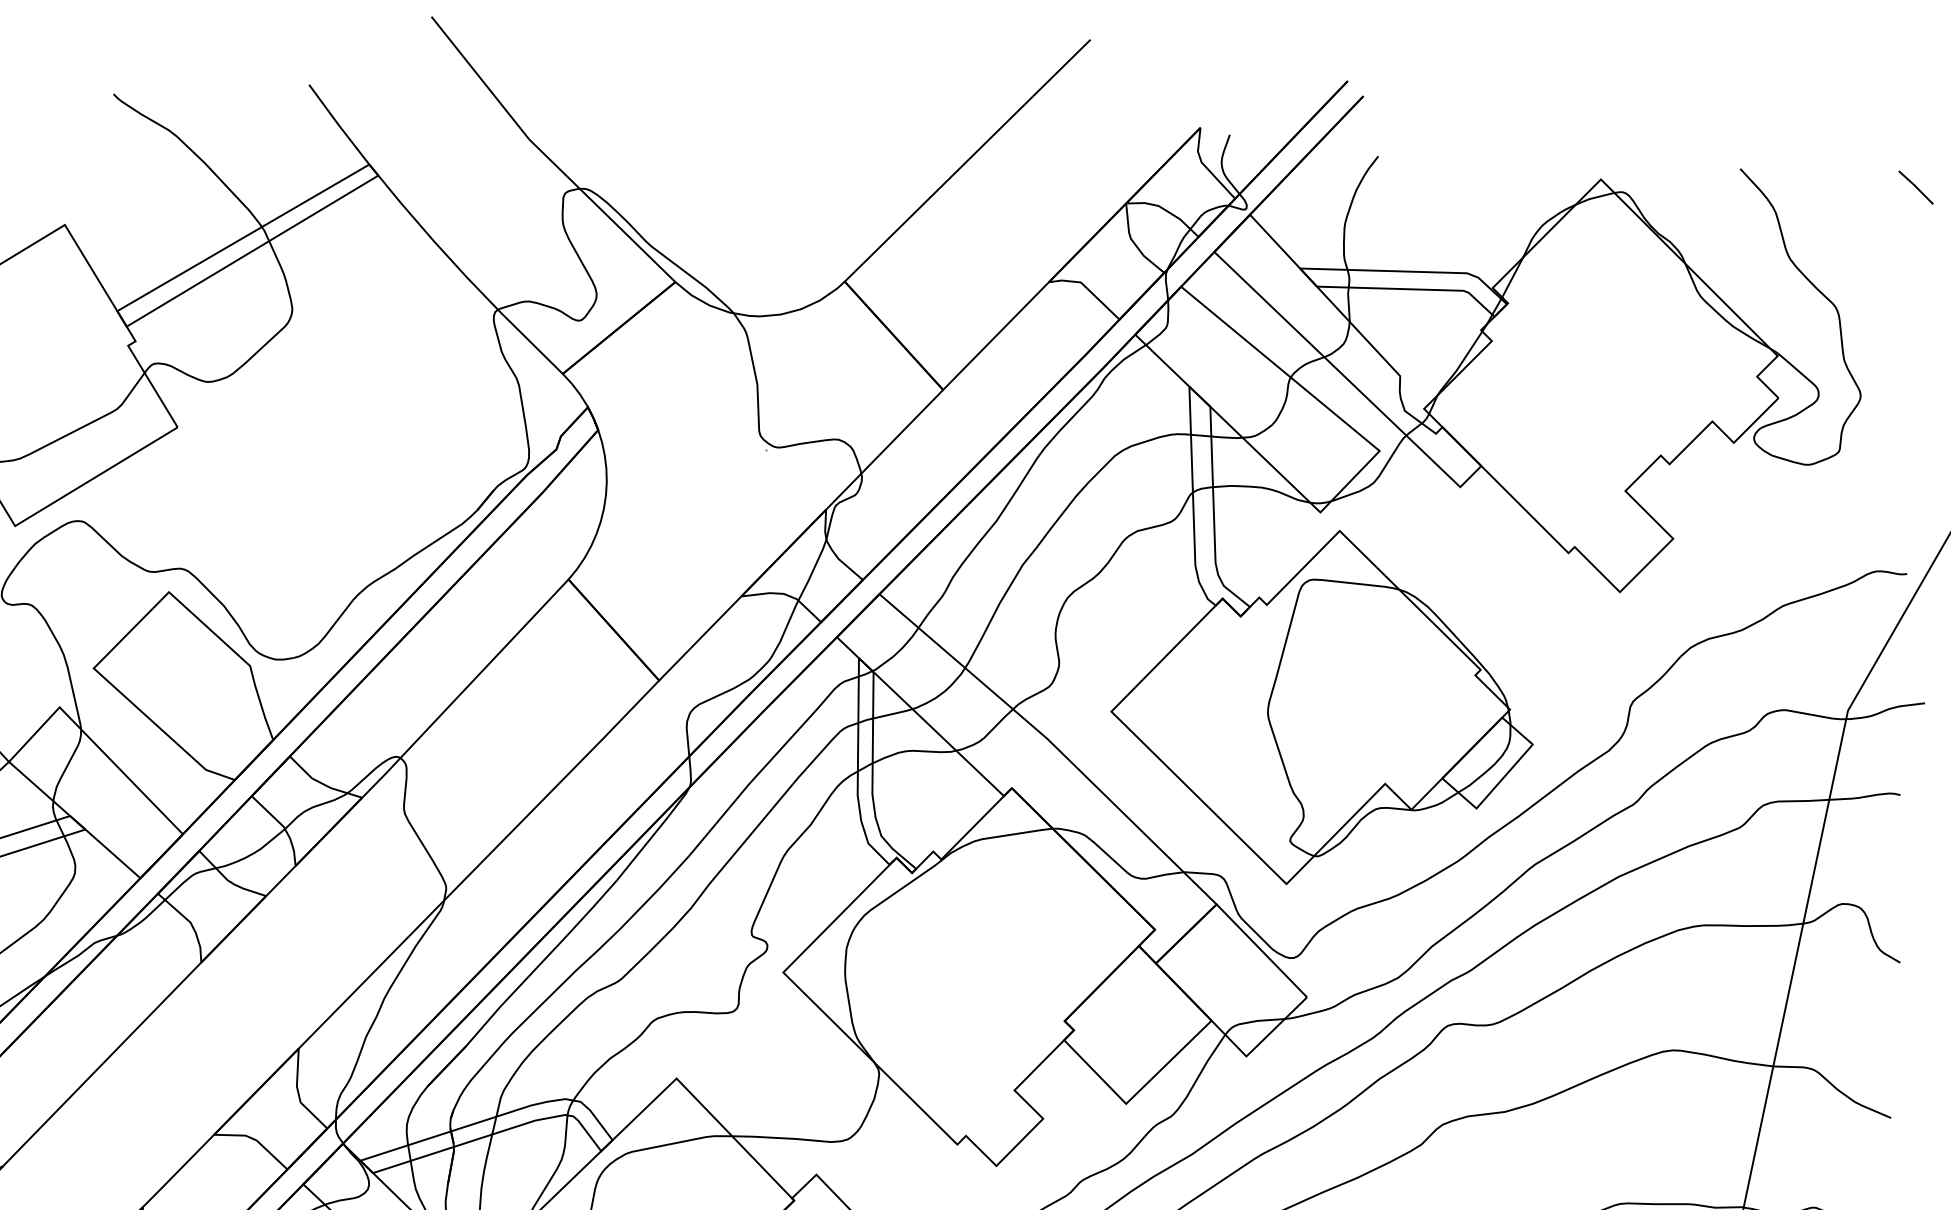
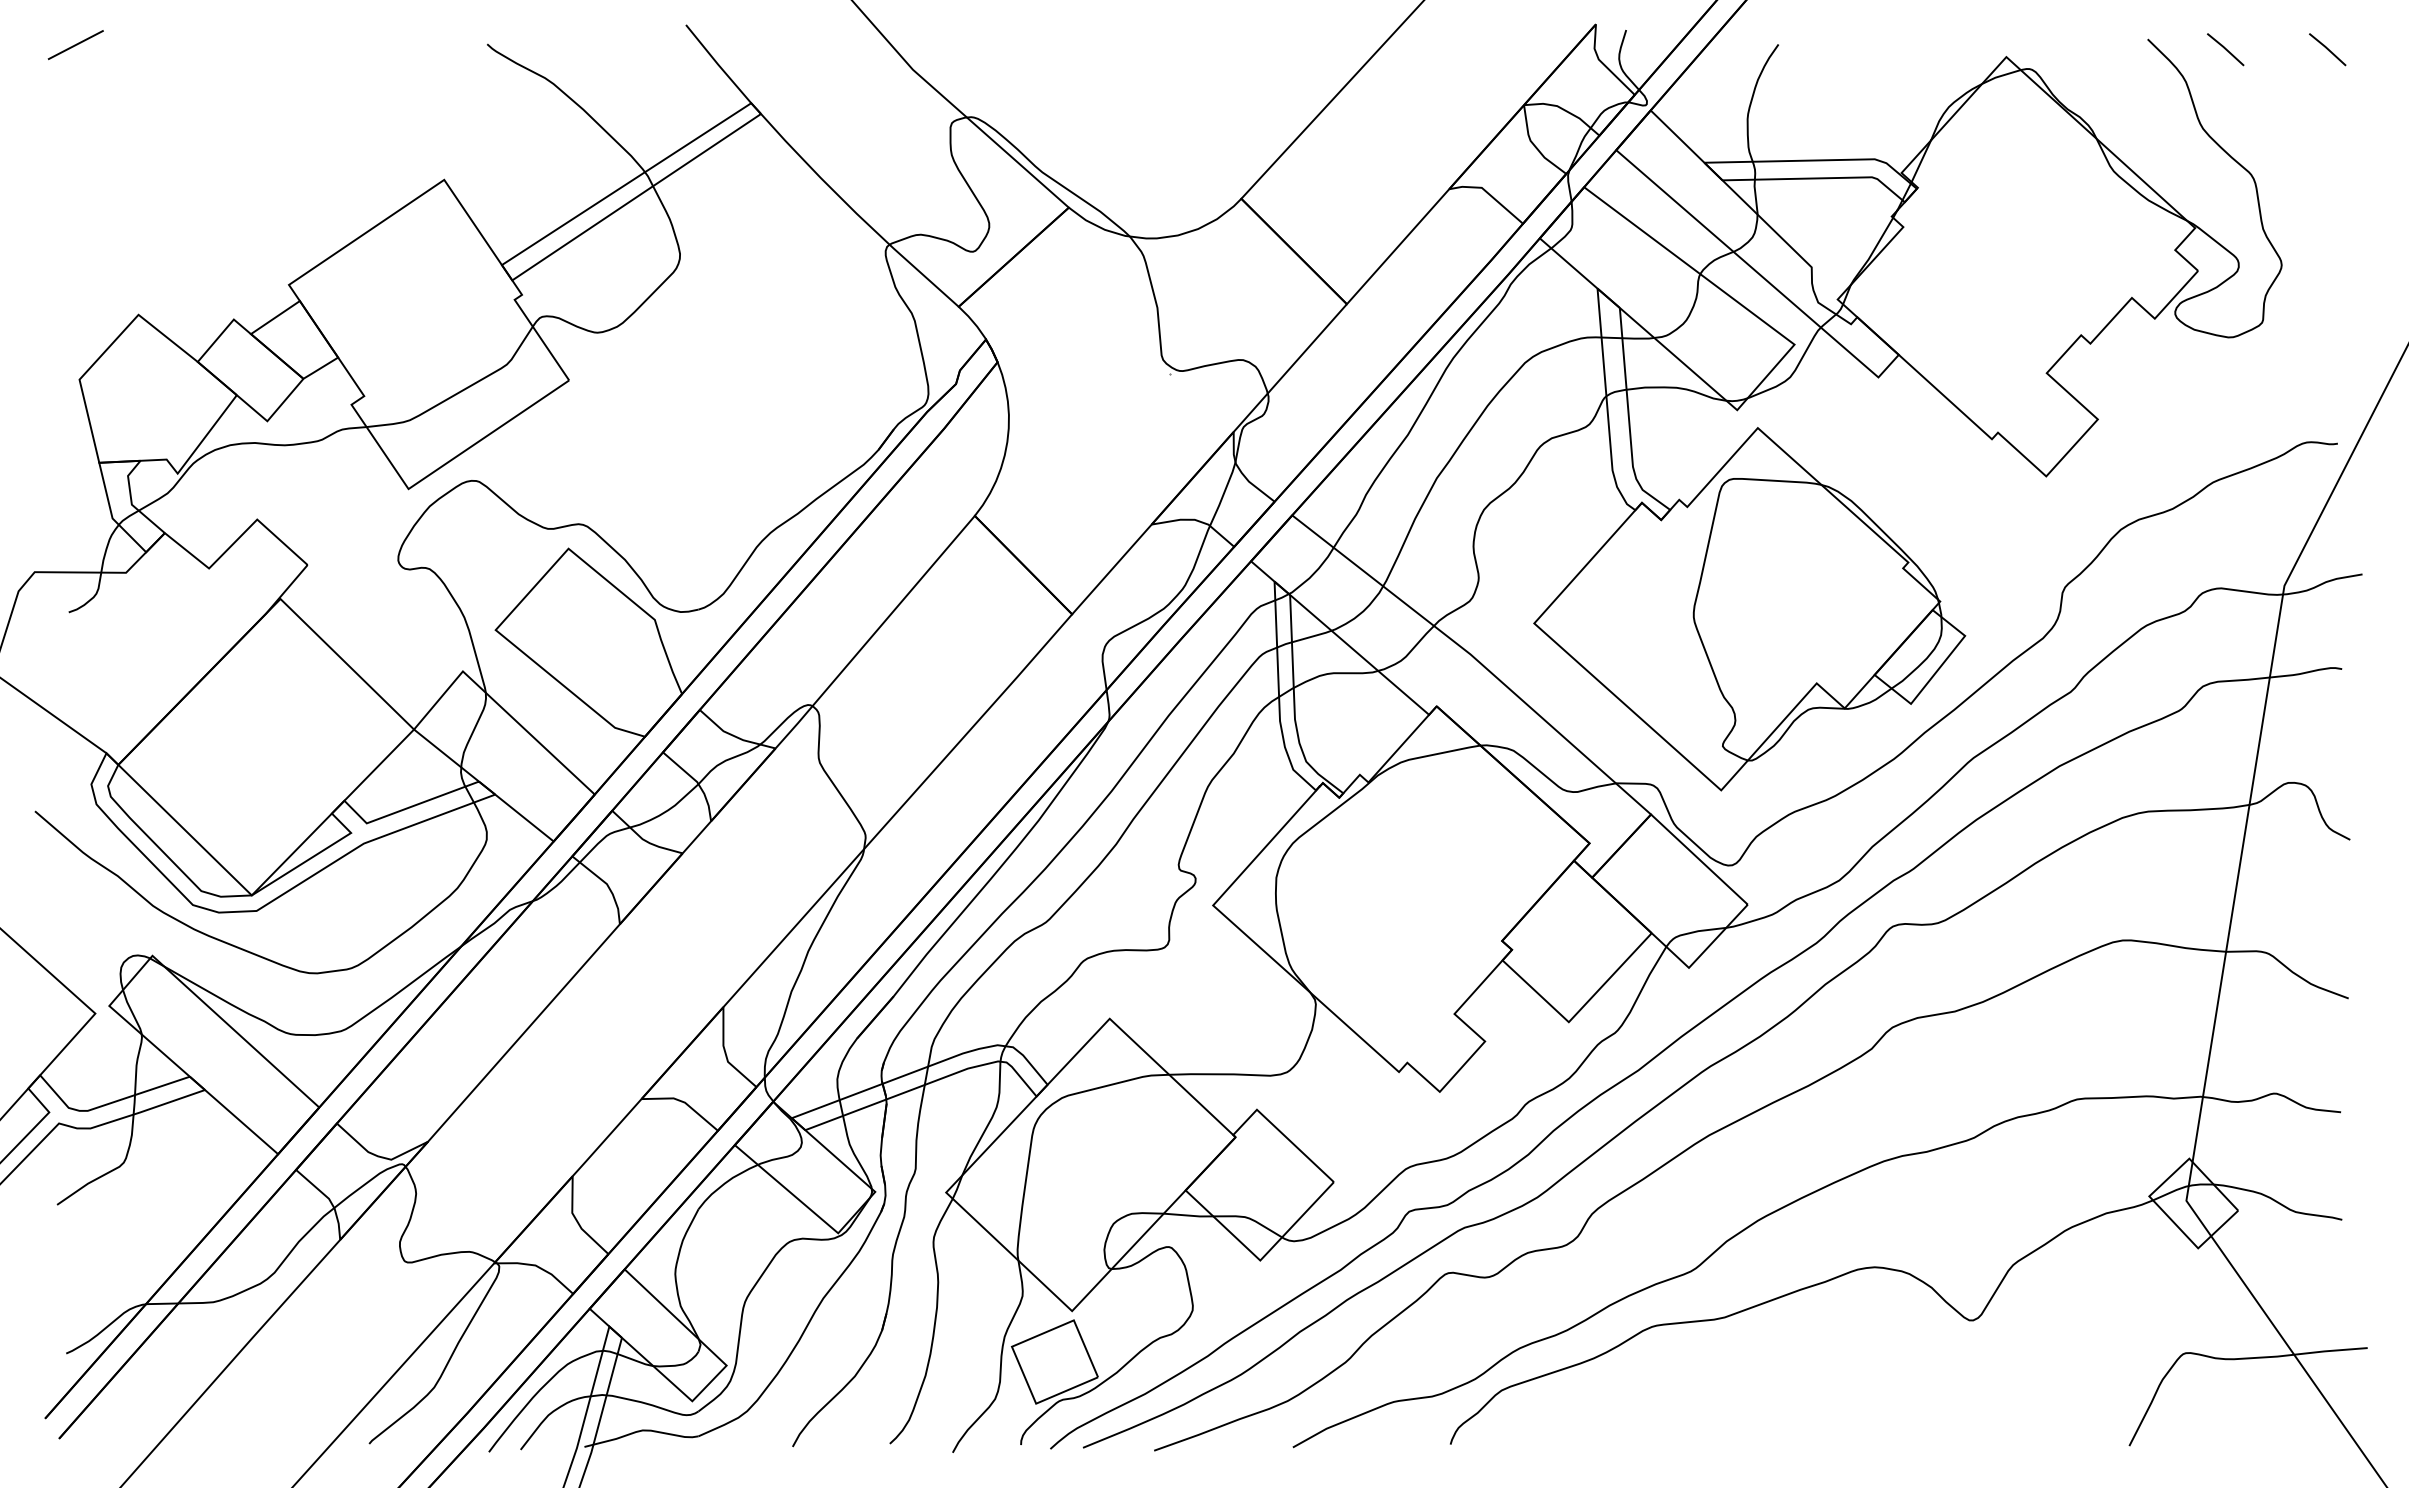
line: (1815, 182) -> (2225, 49), added

